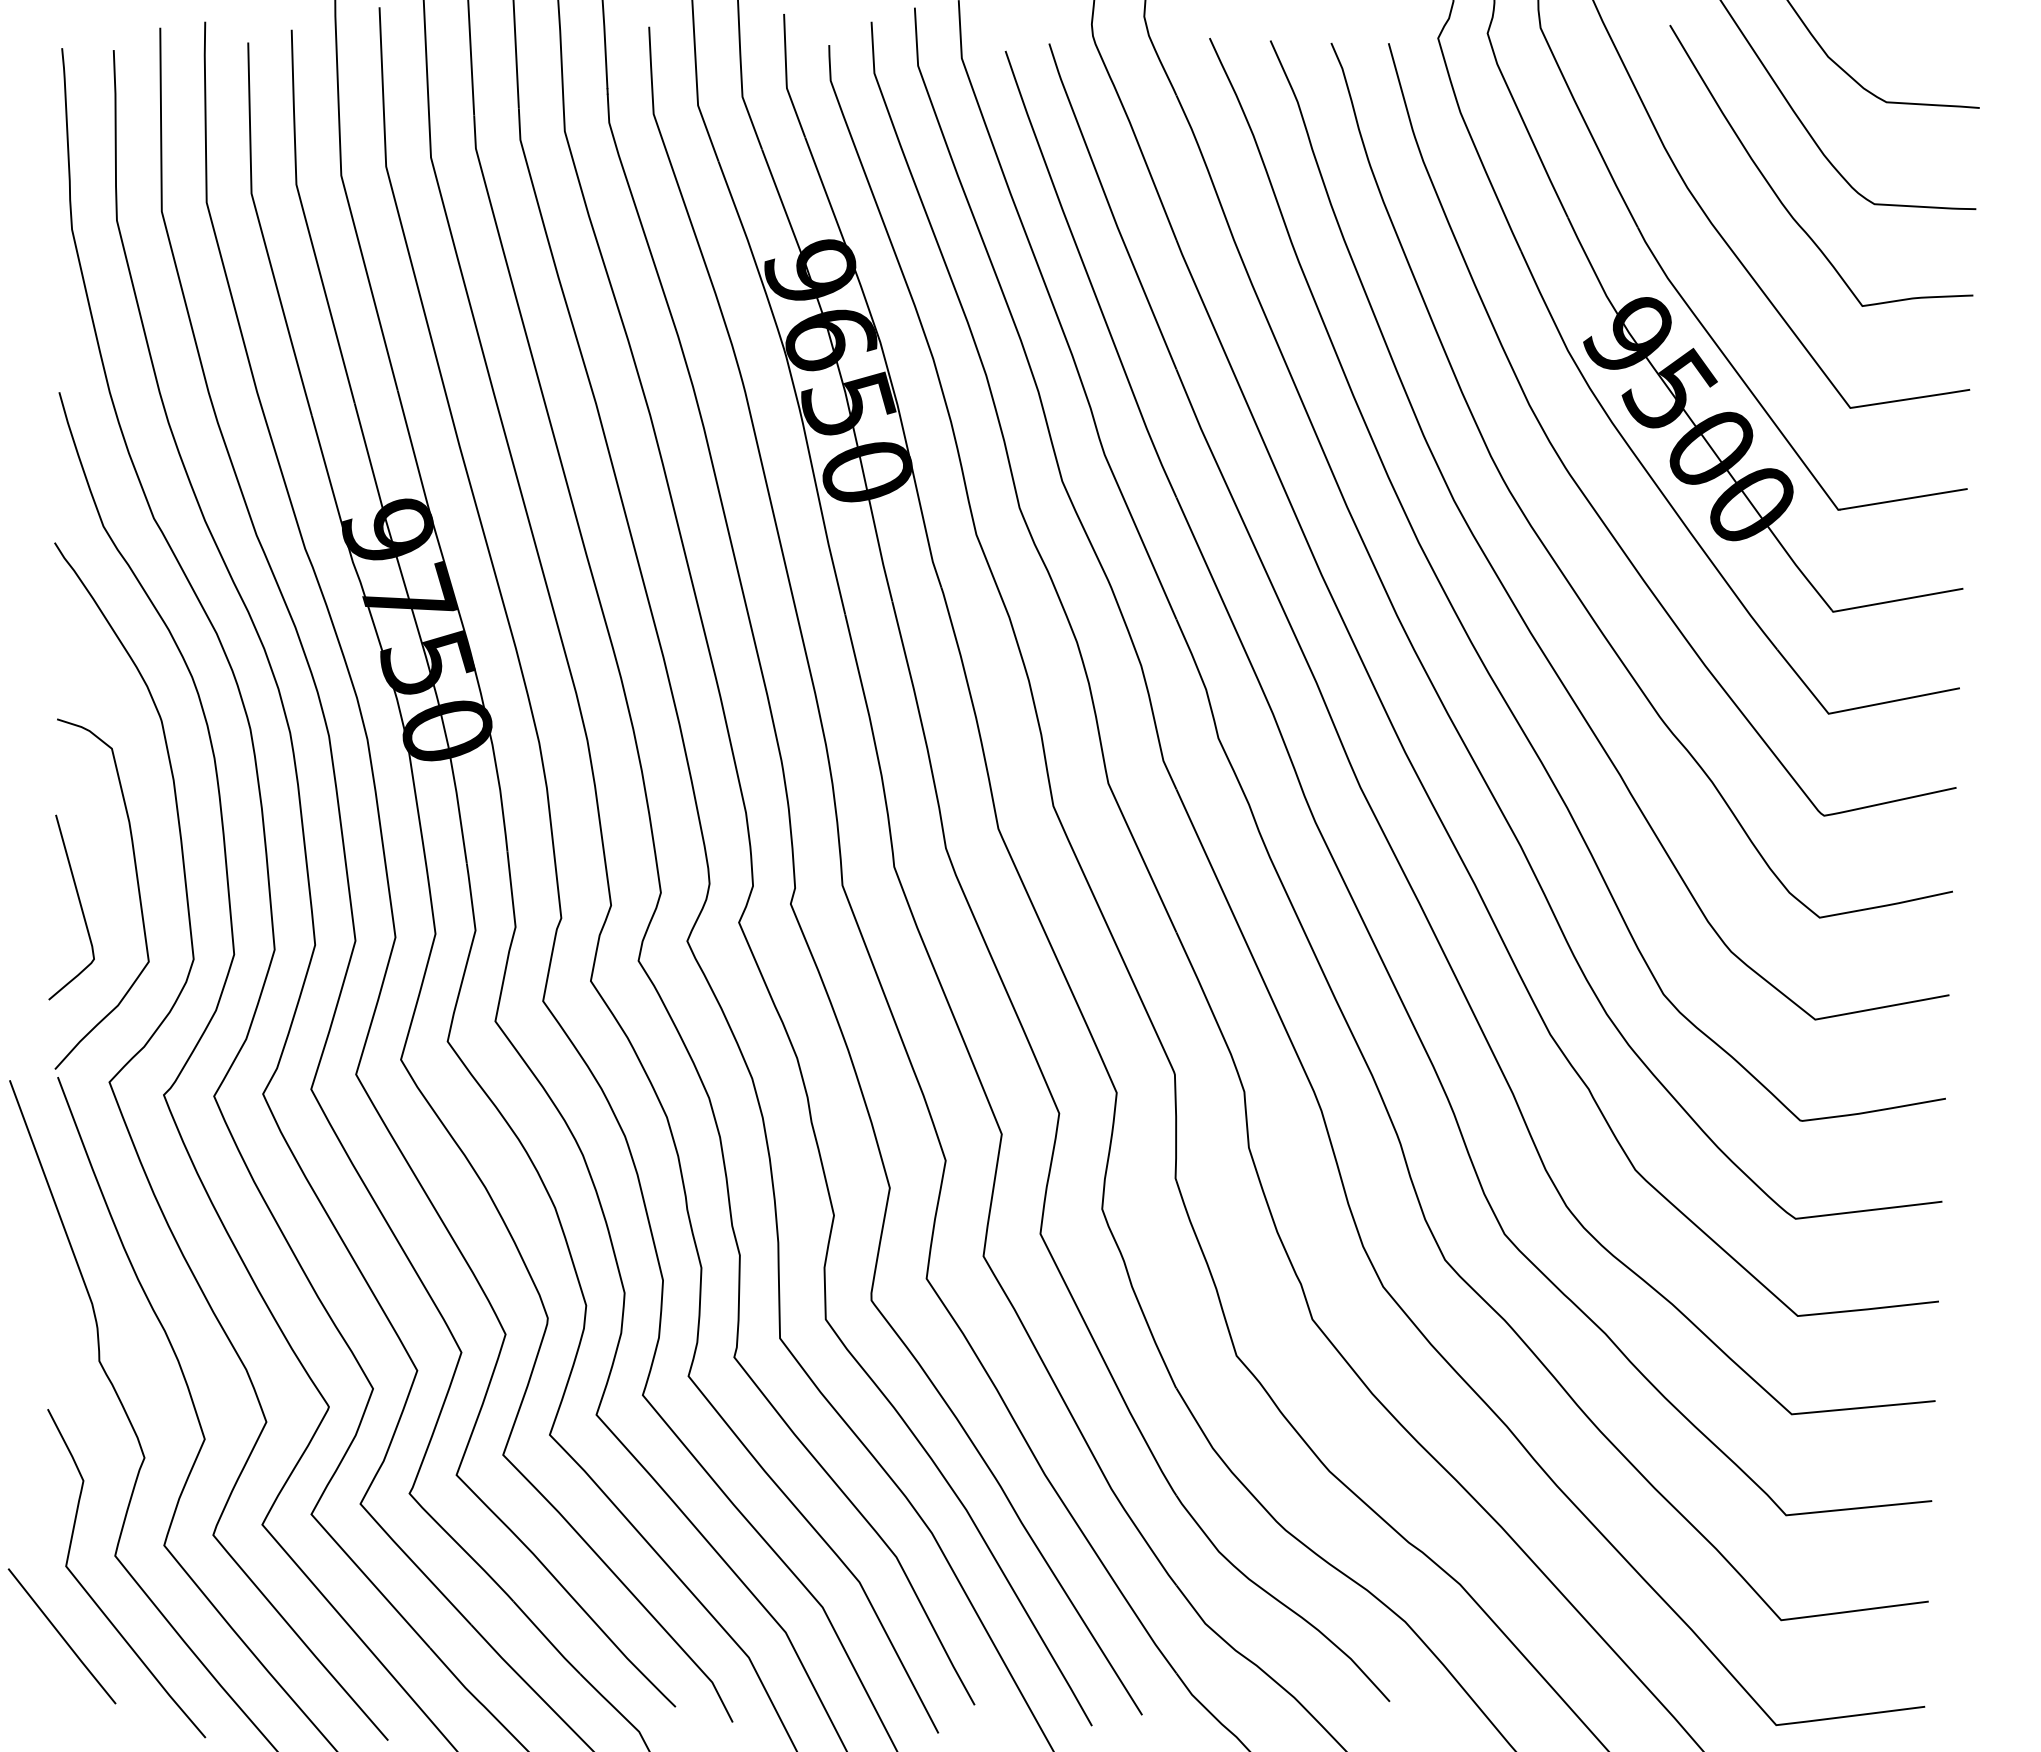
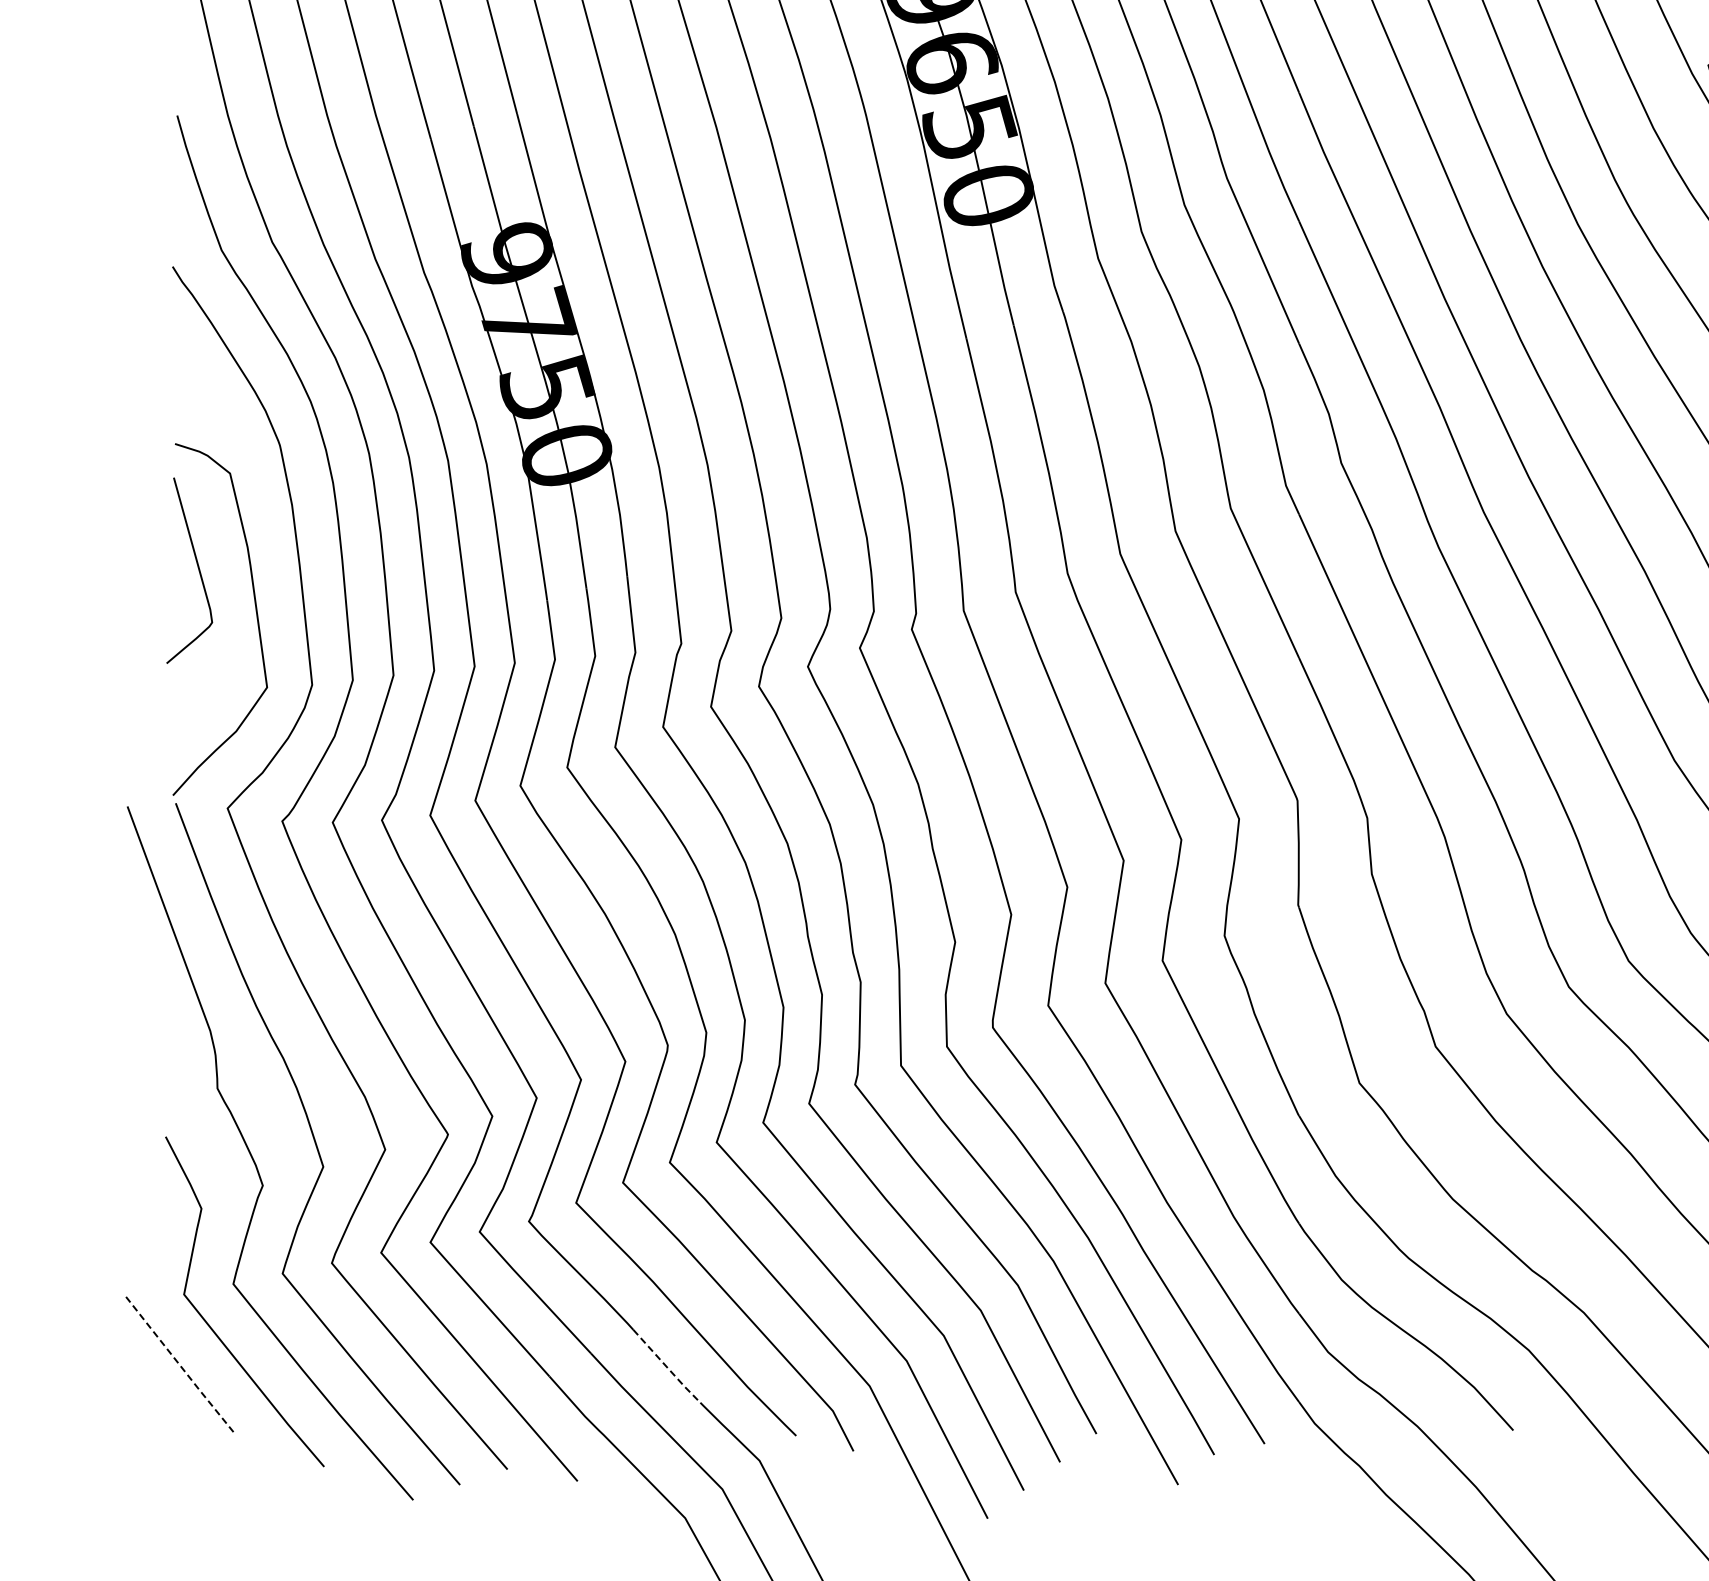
curve: (79, 904) -> (197, 567), moved
line: (62, 1637) -> (180, 1366), solid -> dashed
line: (547, 1639) -> (667, 1368), solid -> dashed

